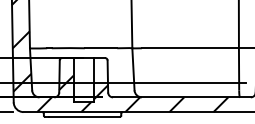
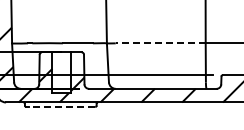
line: (190, 48) -> (160, 43), solid -> dashed
line: (84, 117) -> (62, 107), solid -> dashed

